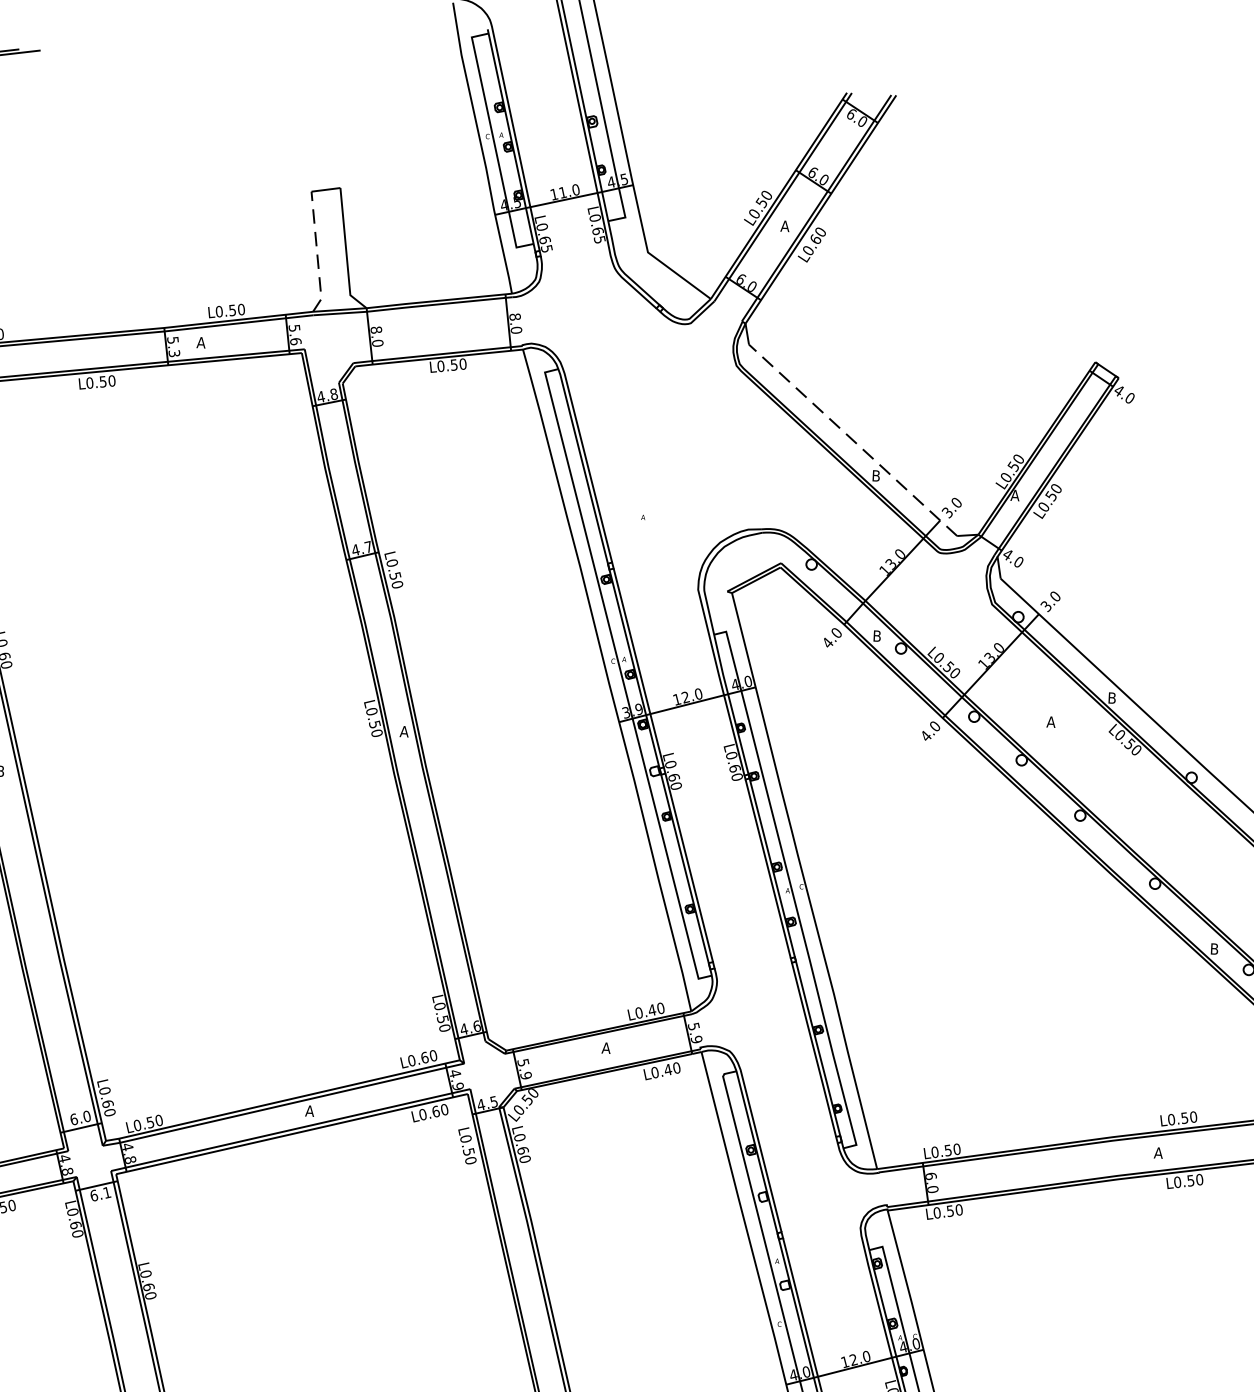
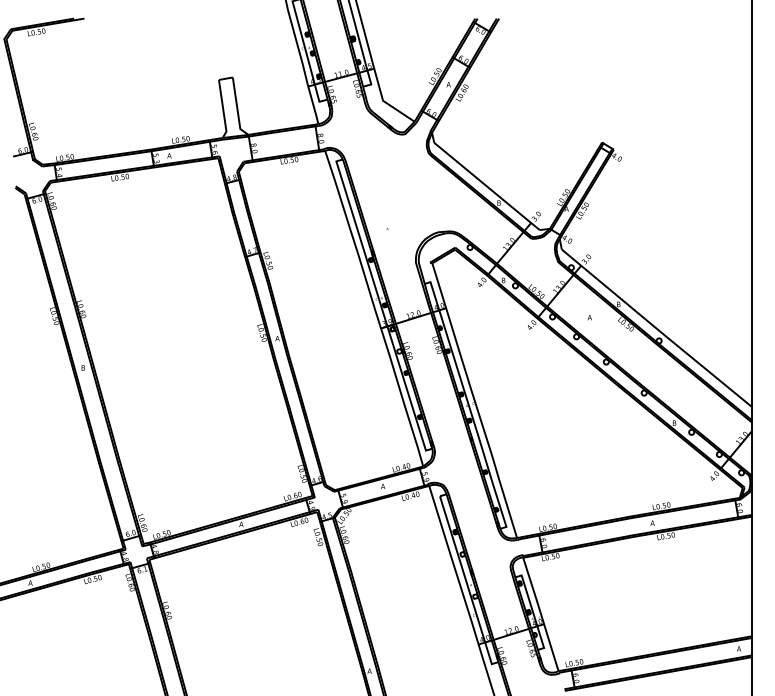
line: (317, 255) -> (223, 110), dashed -> solid
line: (854, 440) -> (487, 186), dashed -> solid

